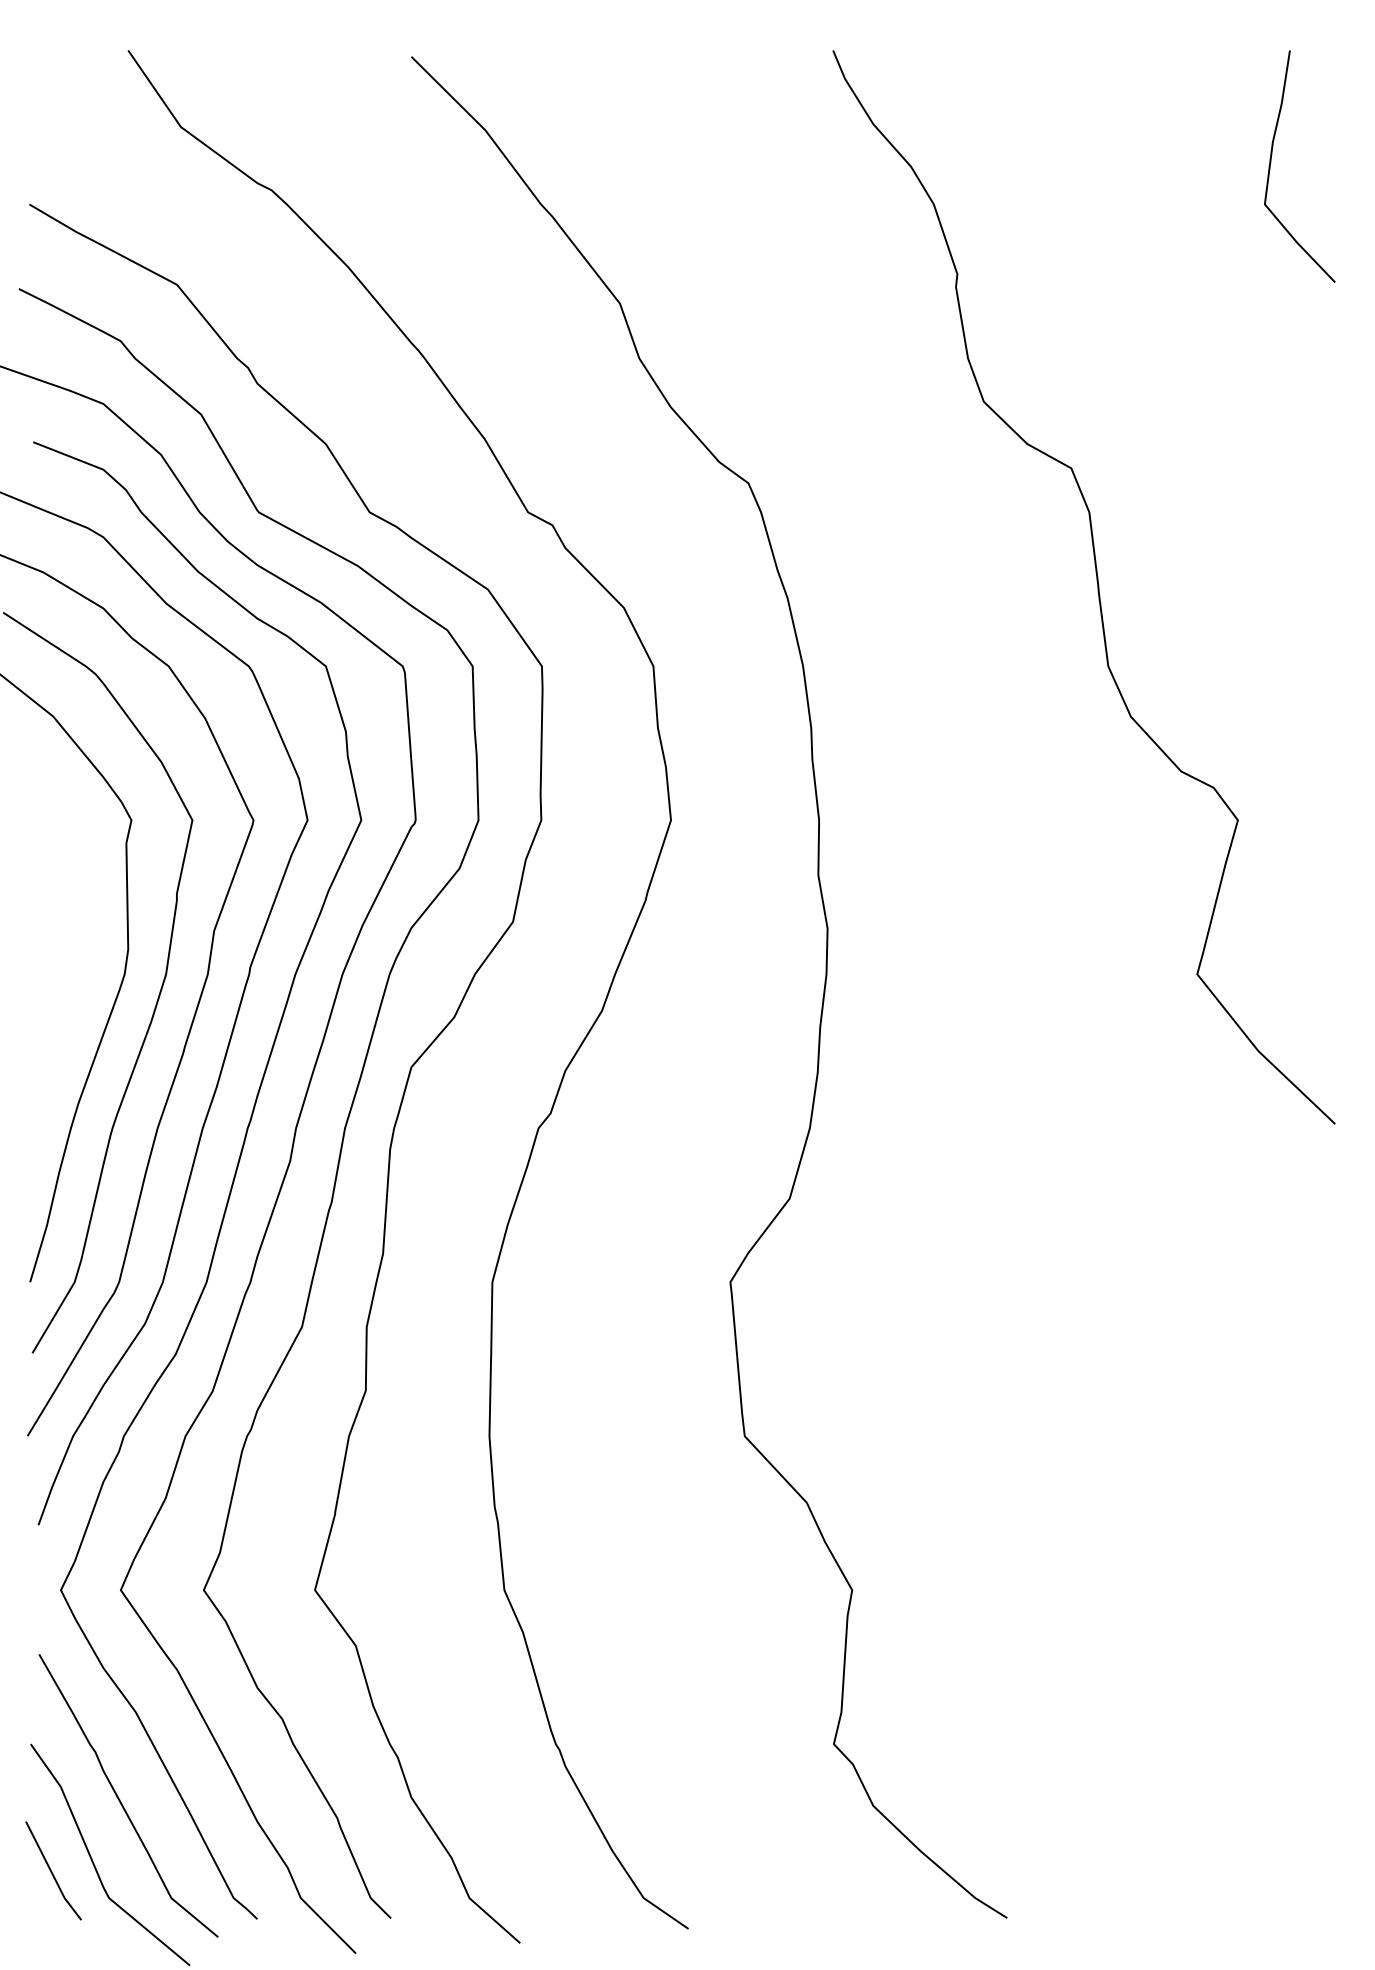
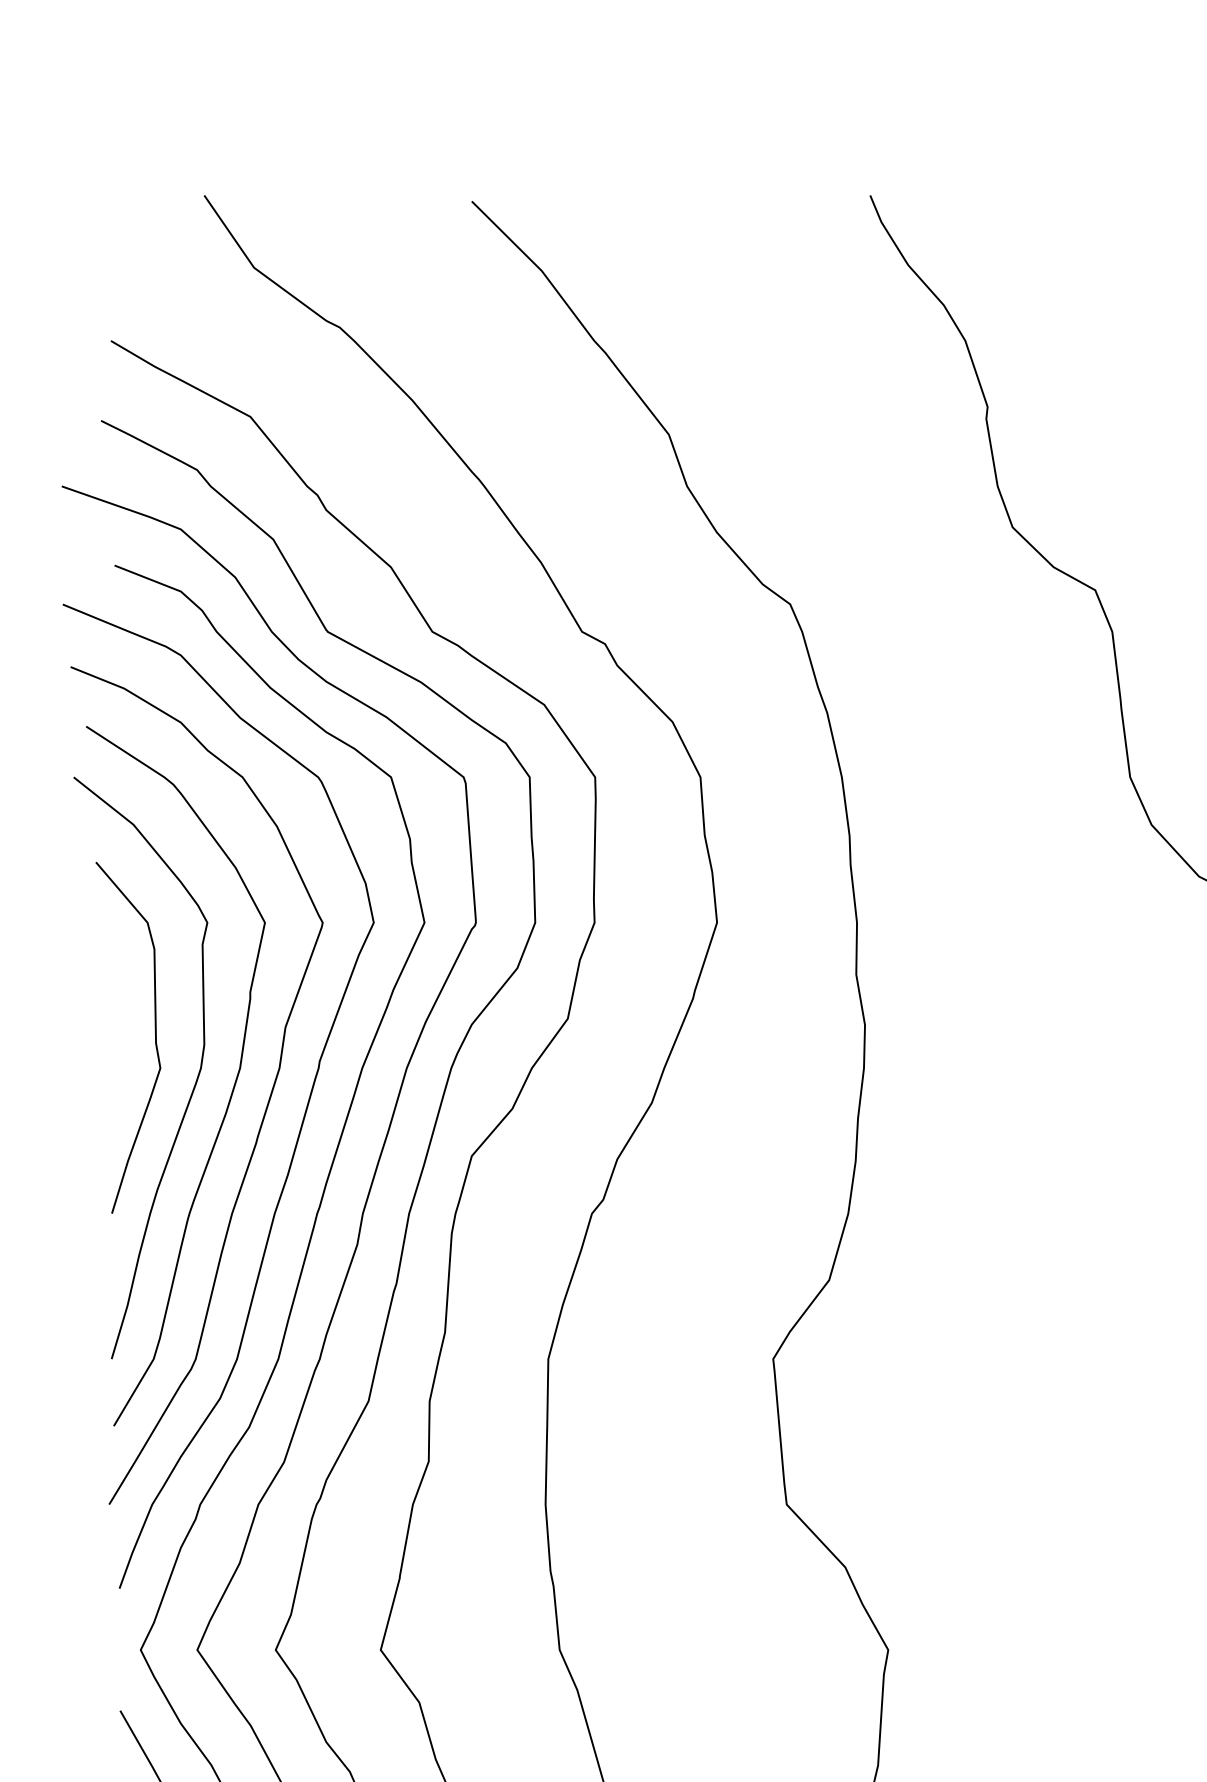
curve: (76, 941) -> (155, 1037), added

